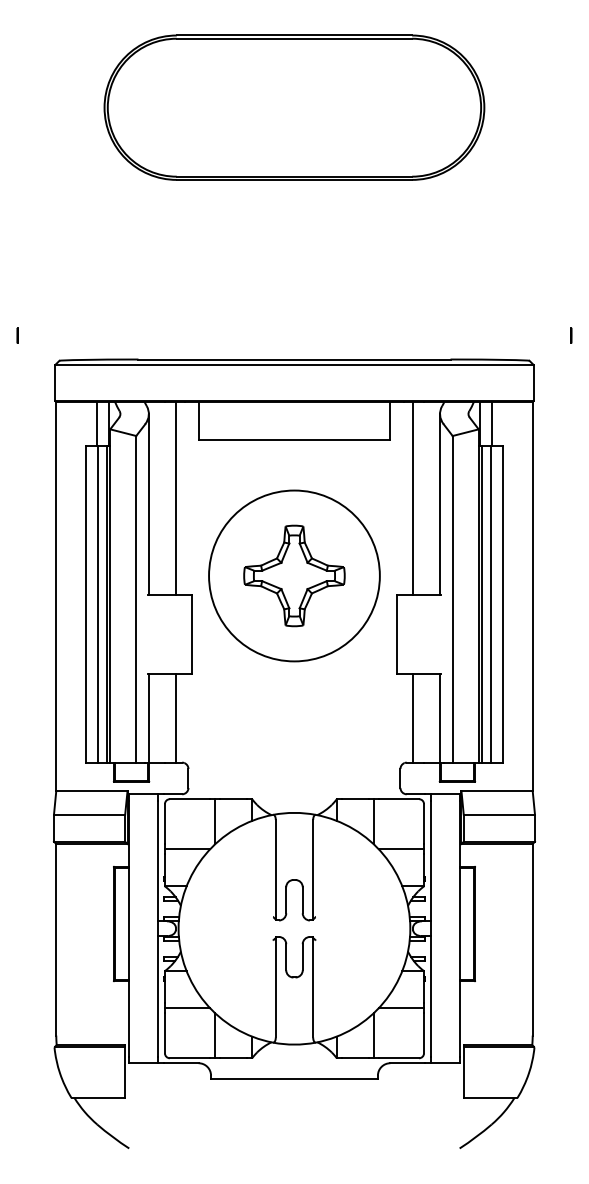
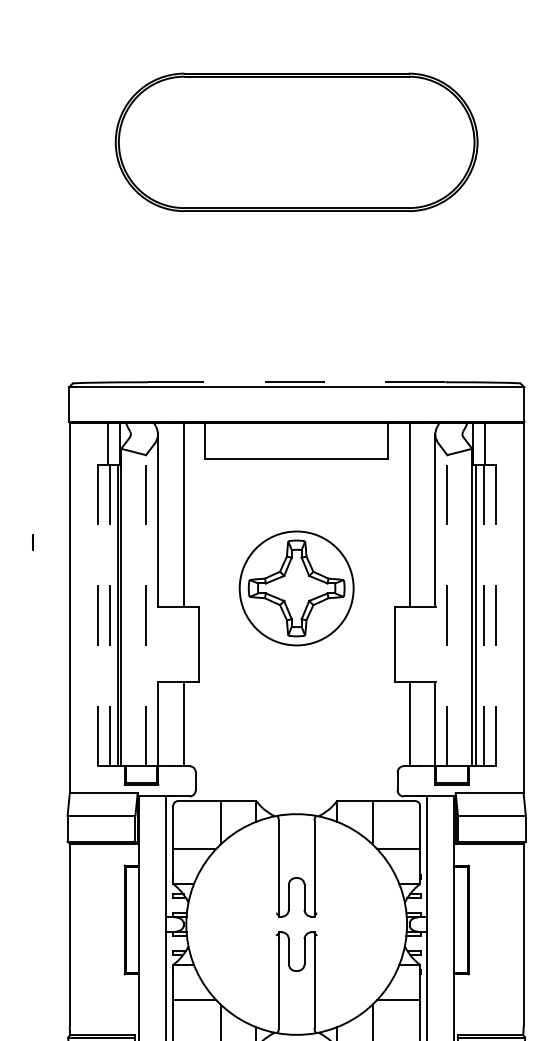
line: (17, 335) -> (32, 542), moved
line: (294, 359) -> (296, 382), solid -> dashed
circle: (294, 575) -> (296, 588), size x0.7
line: (136, 598) -> (146, 609), solid -> dashed
line: (452, 598) -> (447, 609), solid -> dashed
line: (85, 603) -> (97, 614), solid -> dashed
line: (98, 603) -> (110, 614), solid -> dashed
line: (490, 603) -> (483, 614), solid -> dashed
line: (503, 603) -> (495, 614), solid -> dashed

